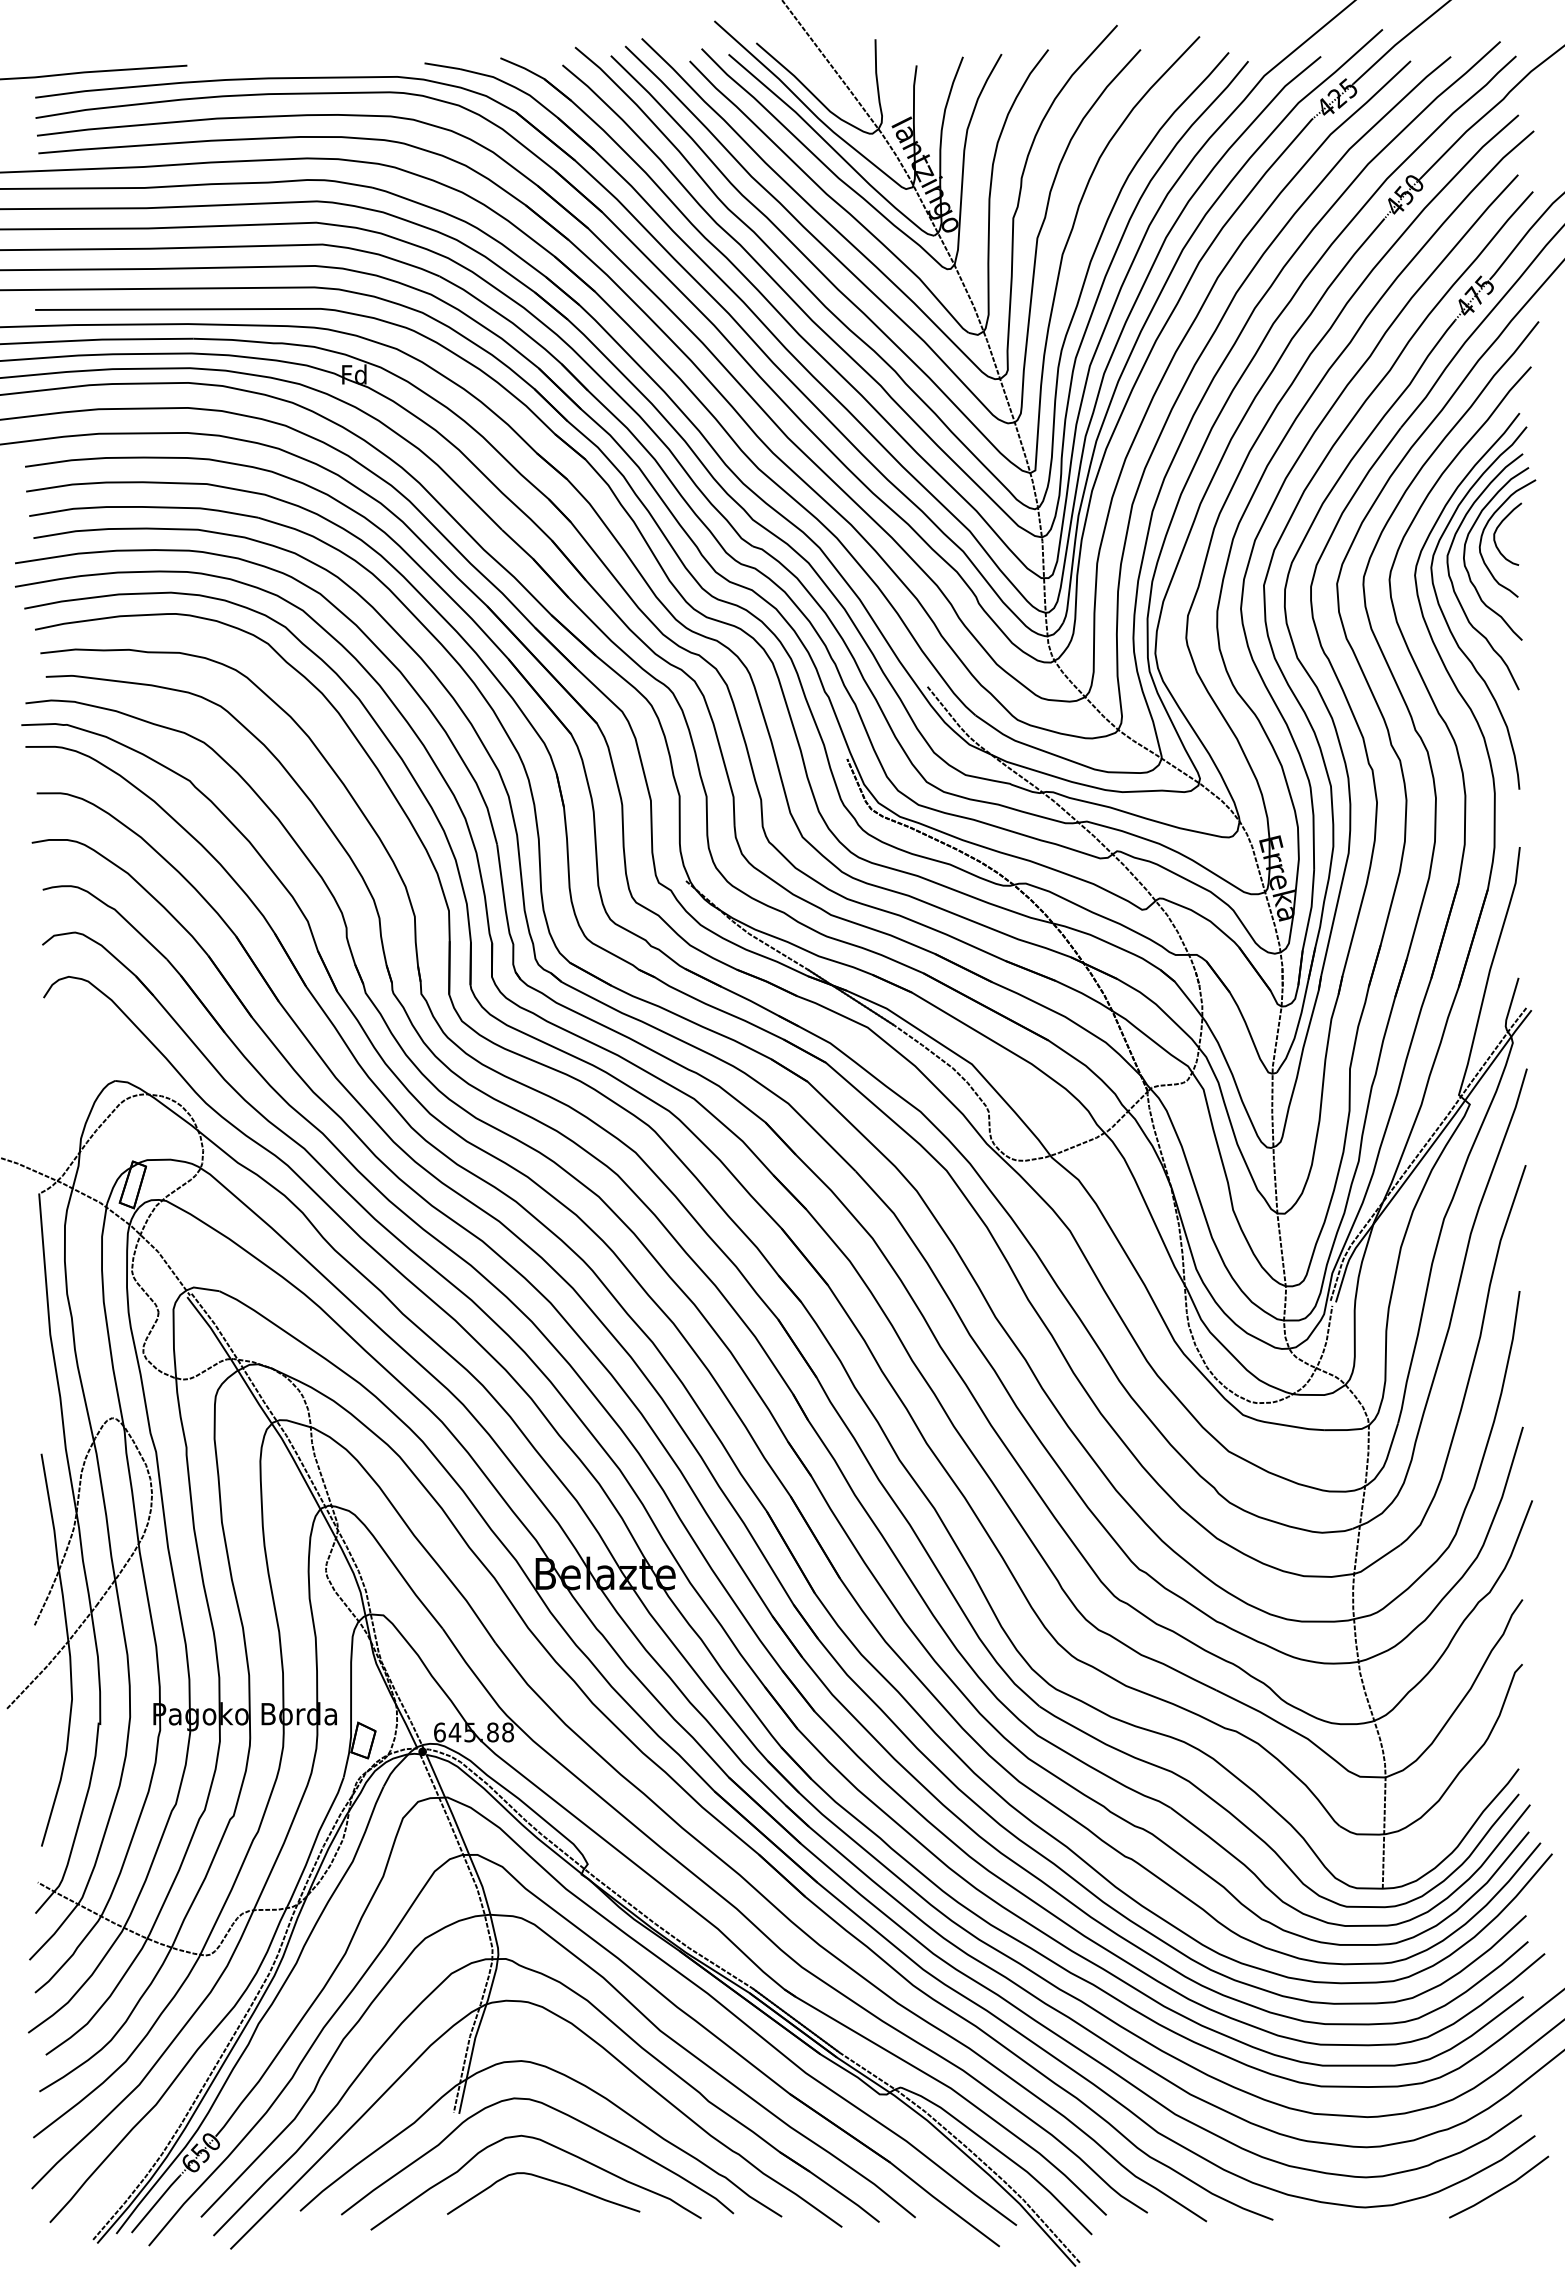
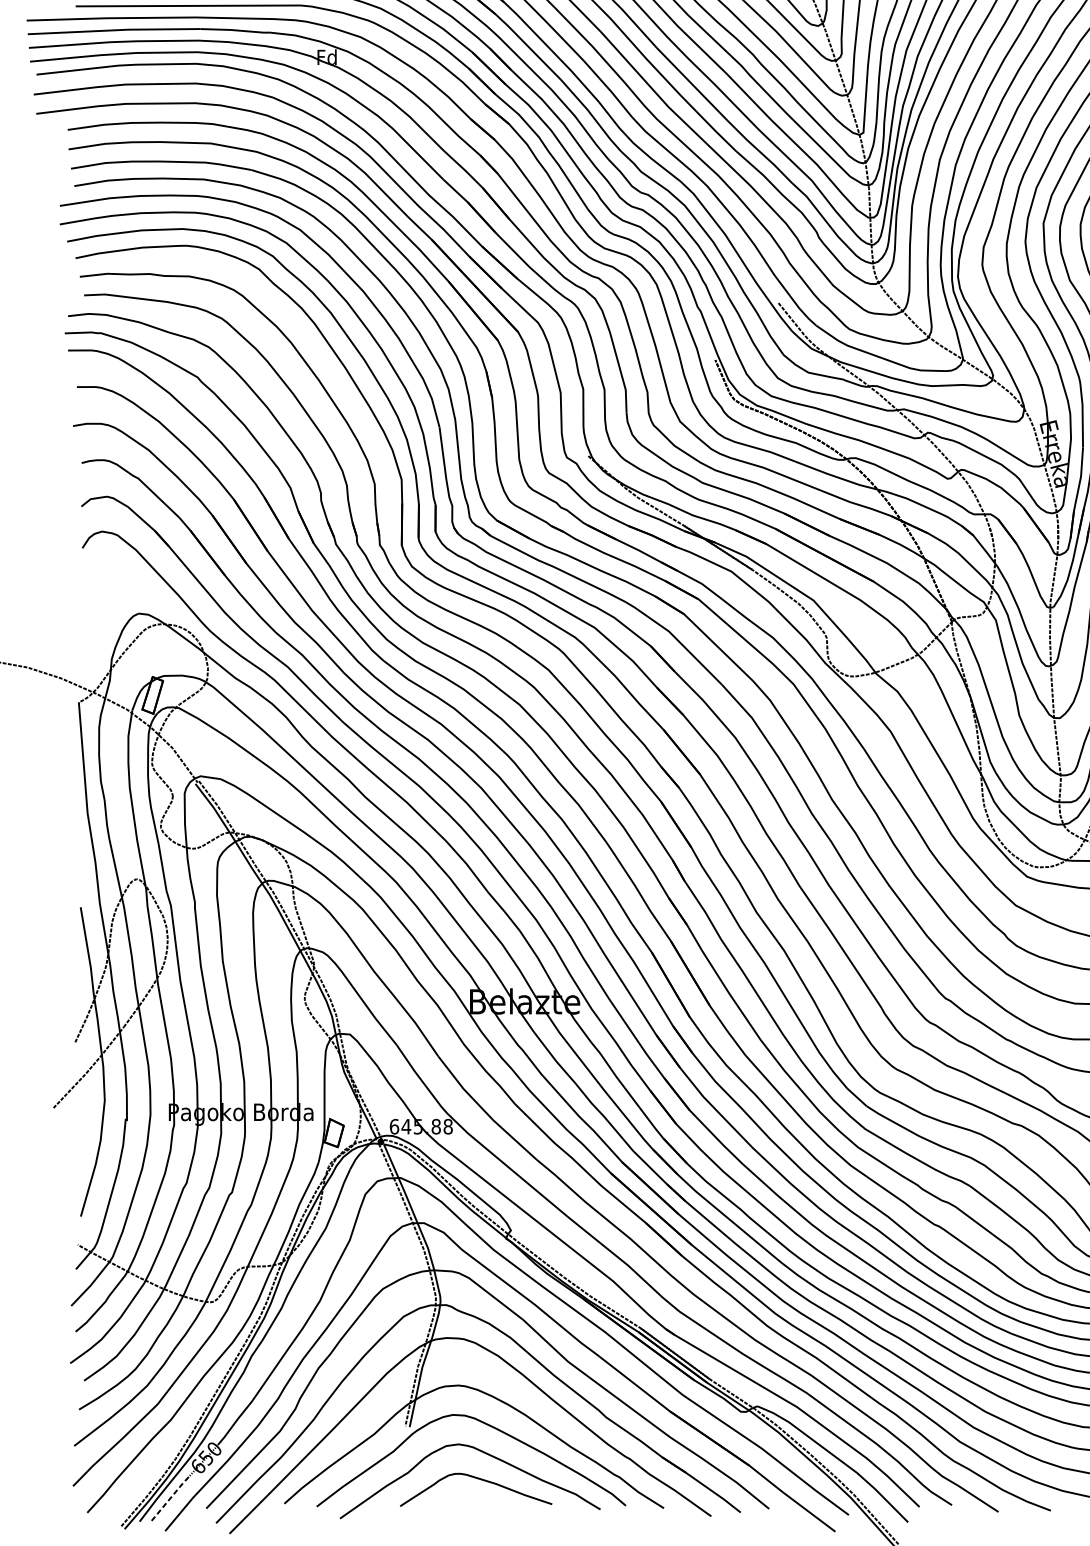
line: (156, 2203) -> (171, 1497), solid -> dashed

